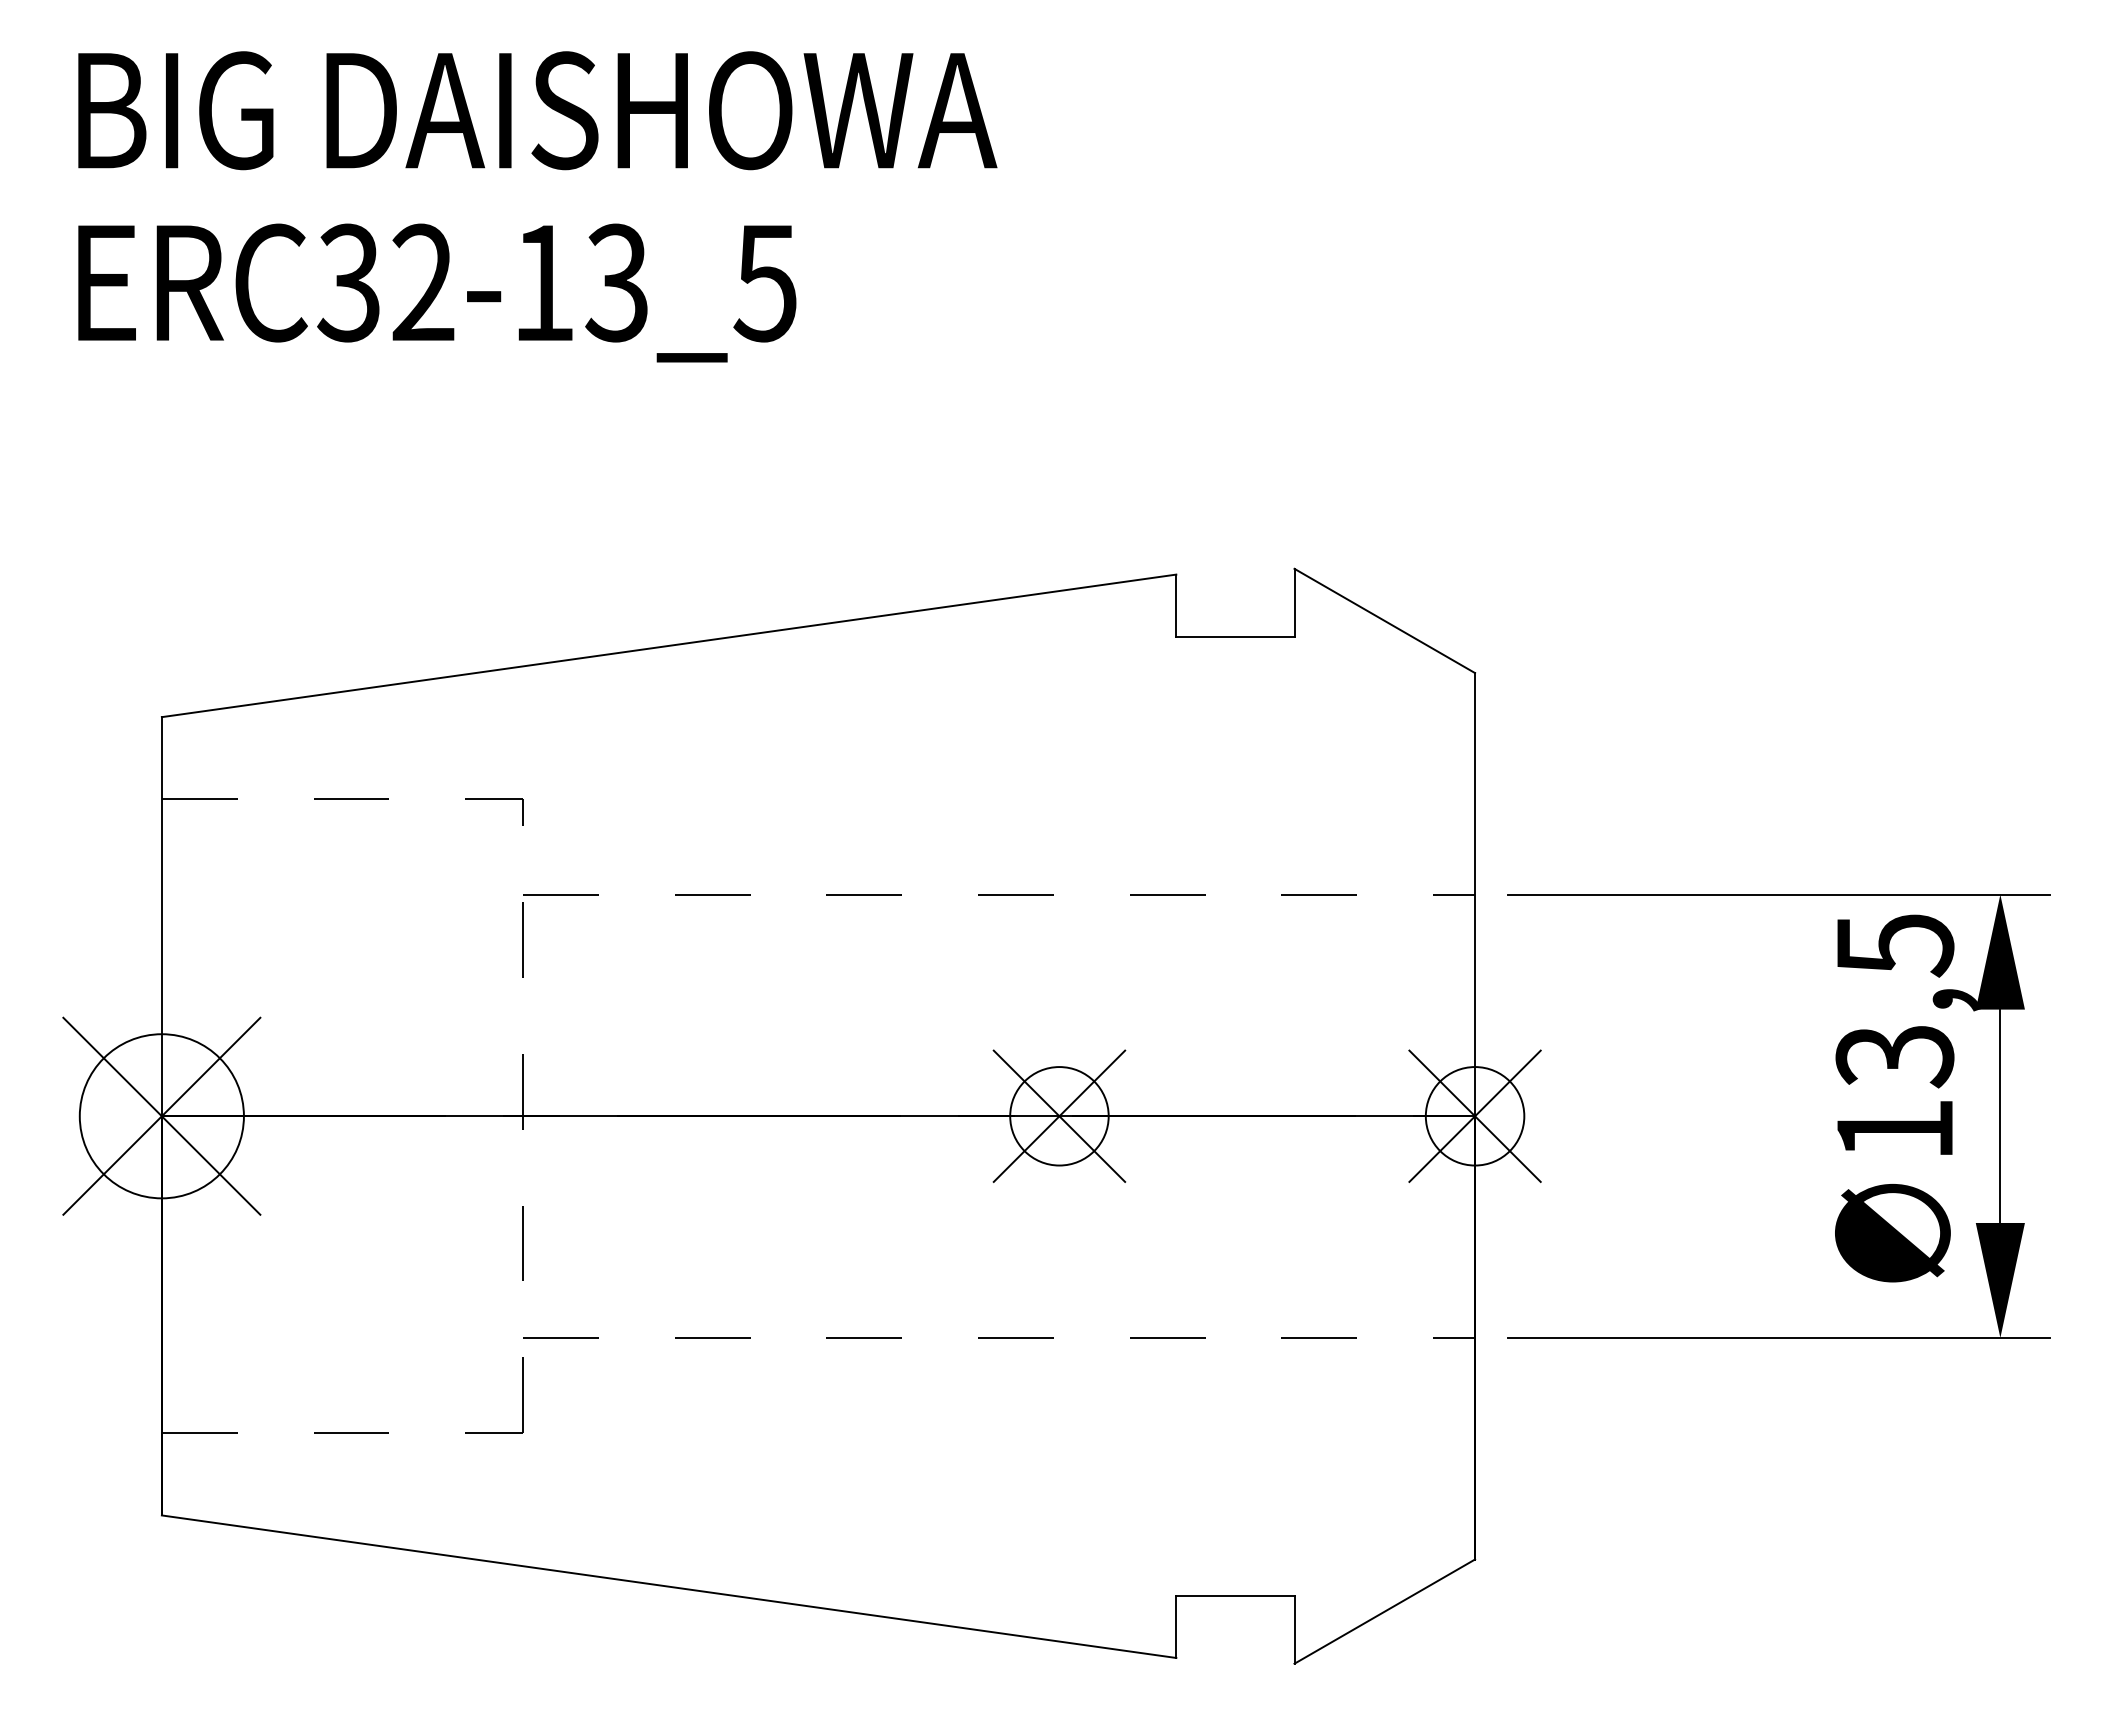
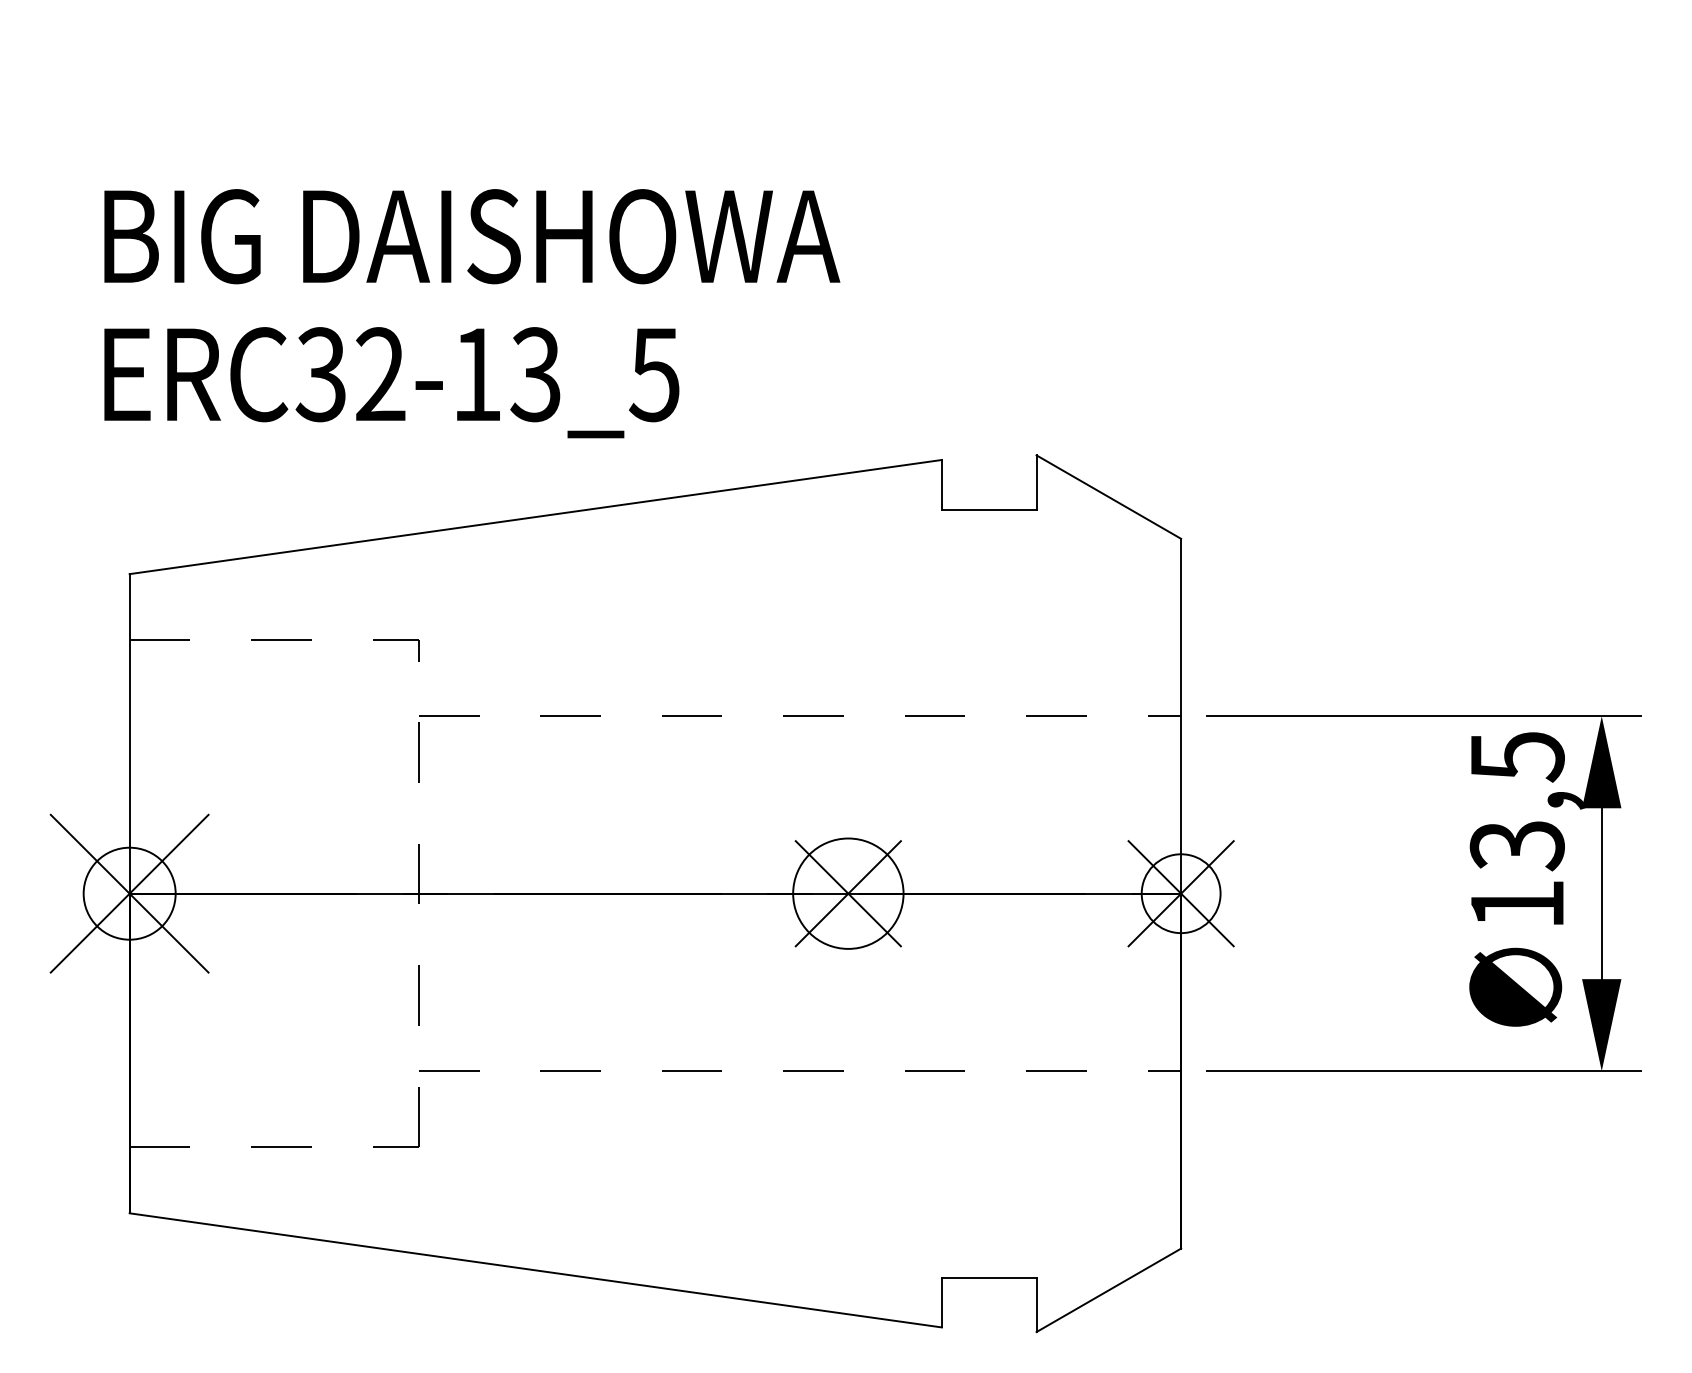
text: (537, 206) -> (472, 313), moved
circle: (161, 1116) -> (129, 893), size x0.7
circle: (1059, 1116) -> (848, 893), size x1.4

